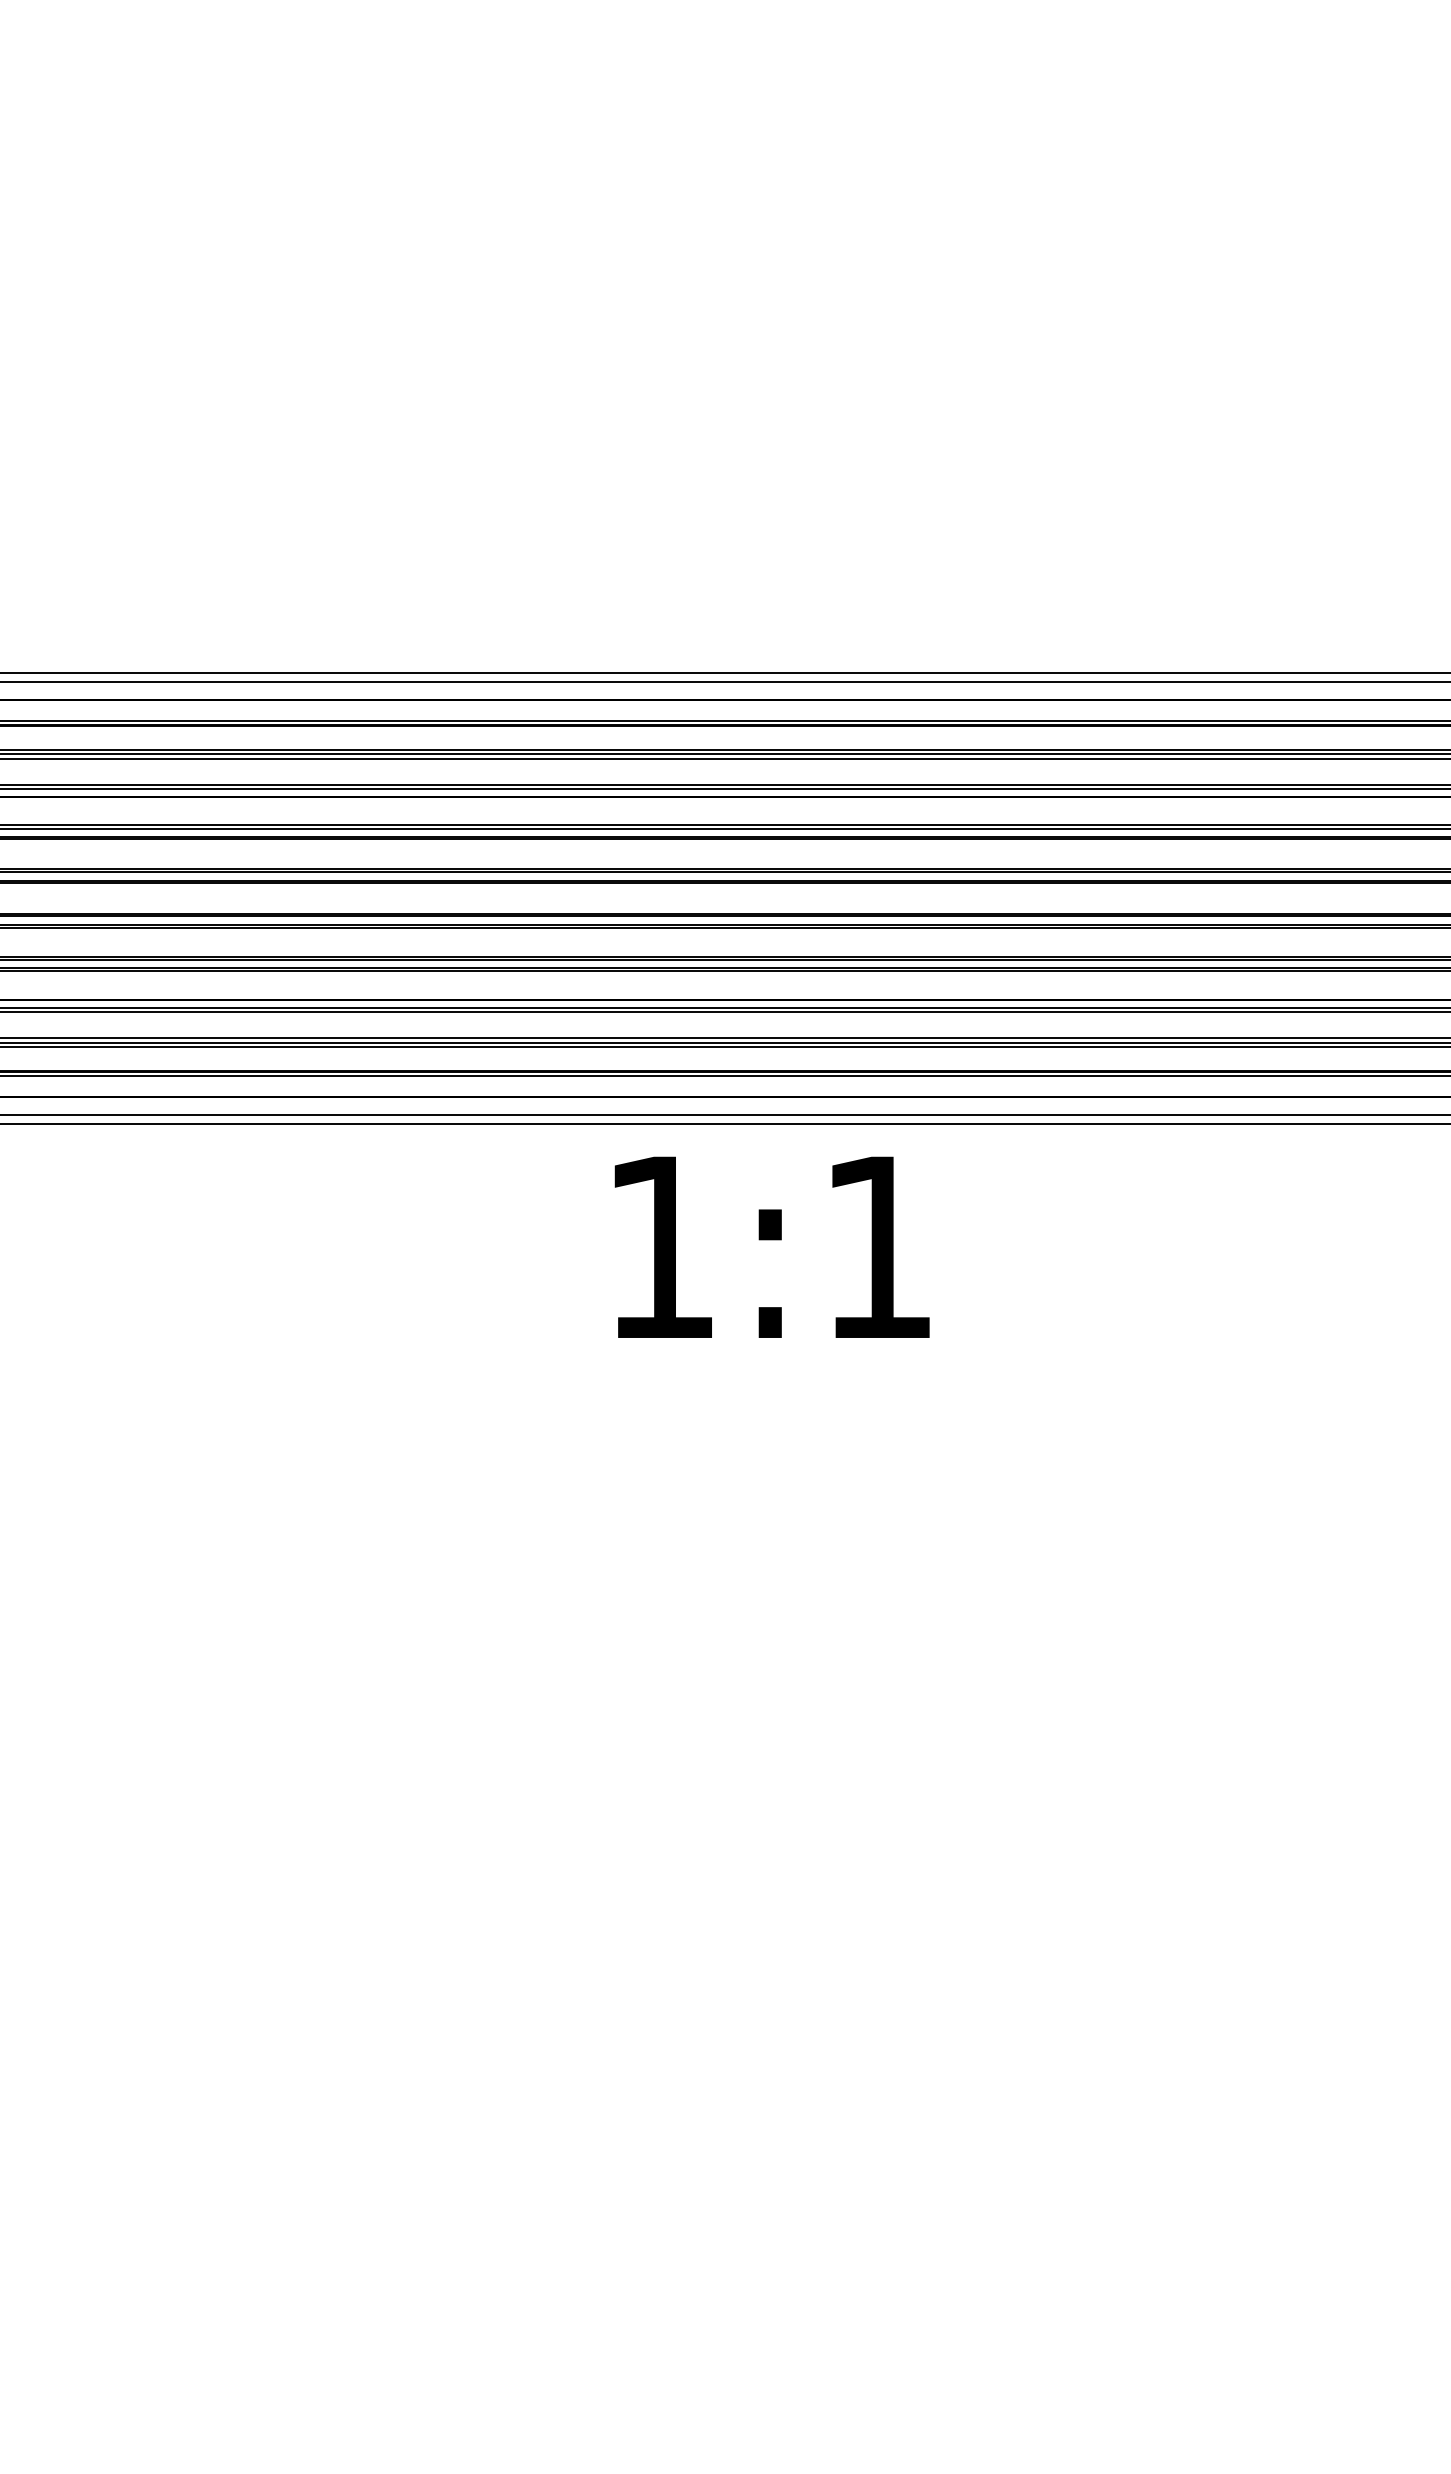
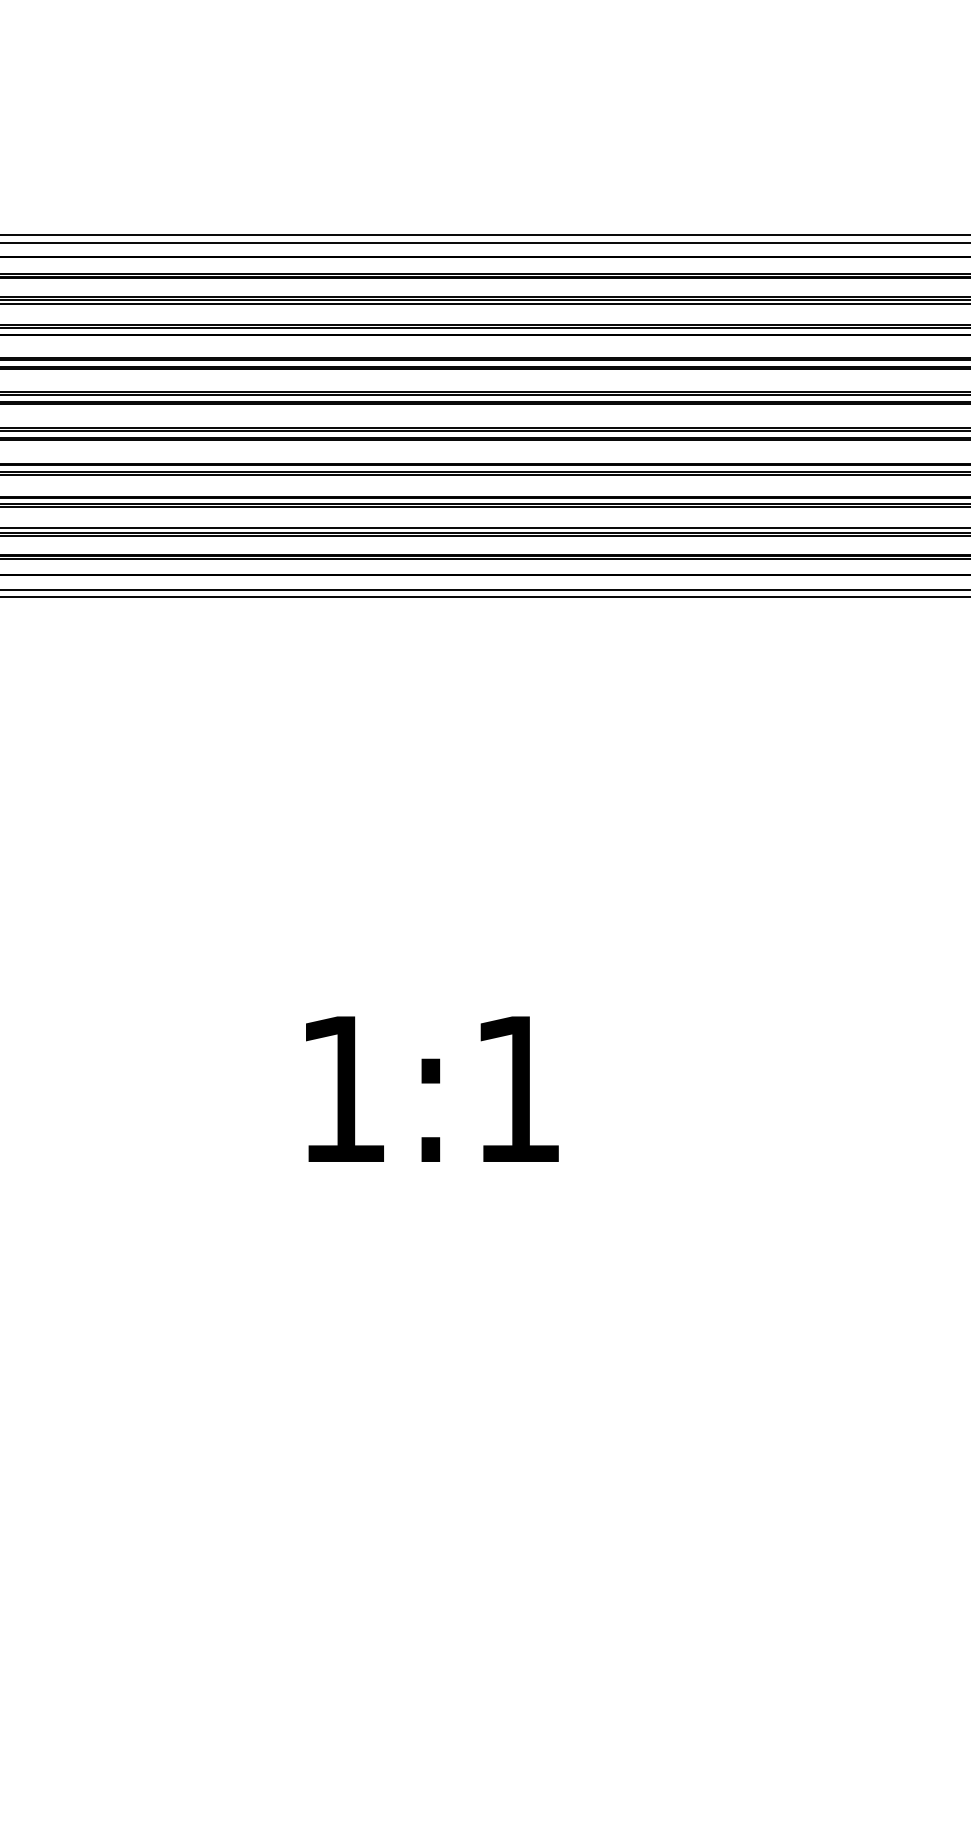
text: (771, 1246) -> (431, 1088), moved

